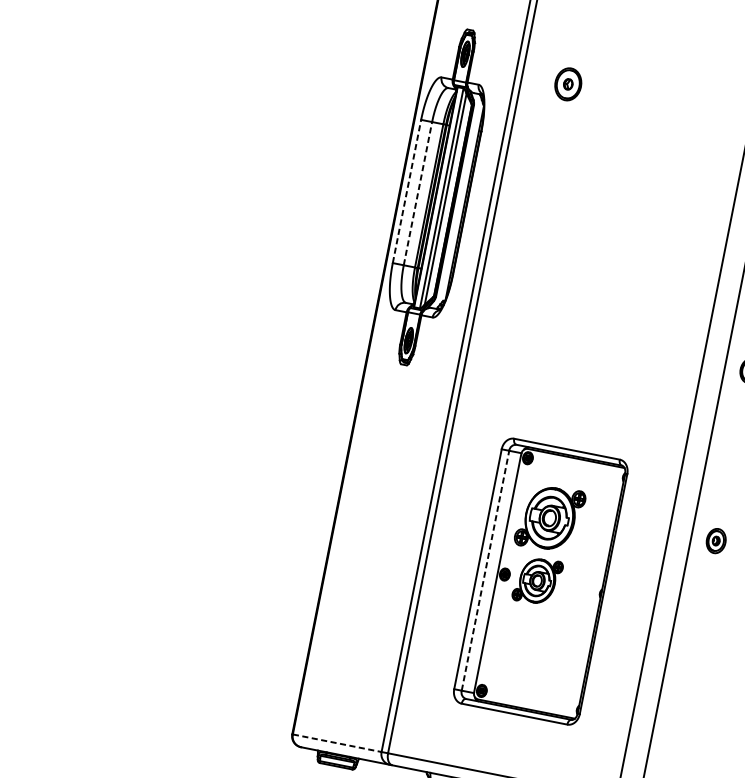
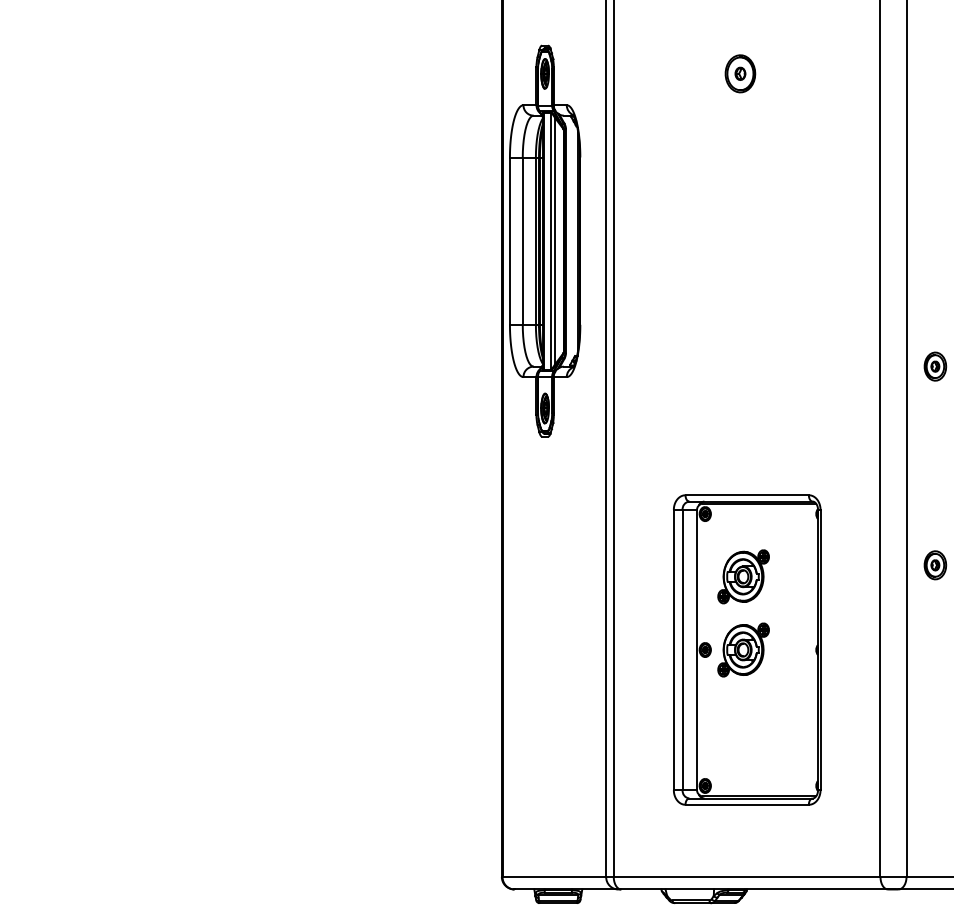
part: (568, 84) -> (740, 73), moved
line: (406, 191) -> (509, 241), dashed -> solid
line: (417, 193) -> (522, 241), dashed -> solid
part: (550, 518) -> (743, 576), size x0.71
line: (485, 570) -> (682, 649), dashed -> solid
line: (337, 742) -> (554, 876), dashed -> solid

